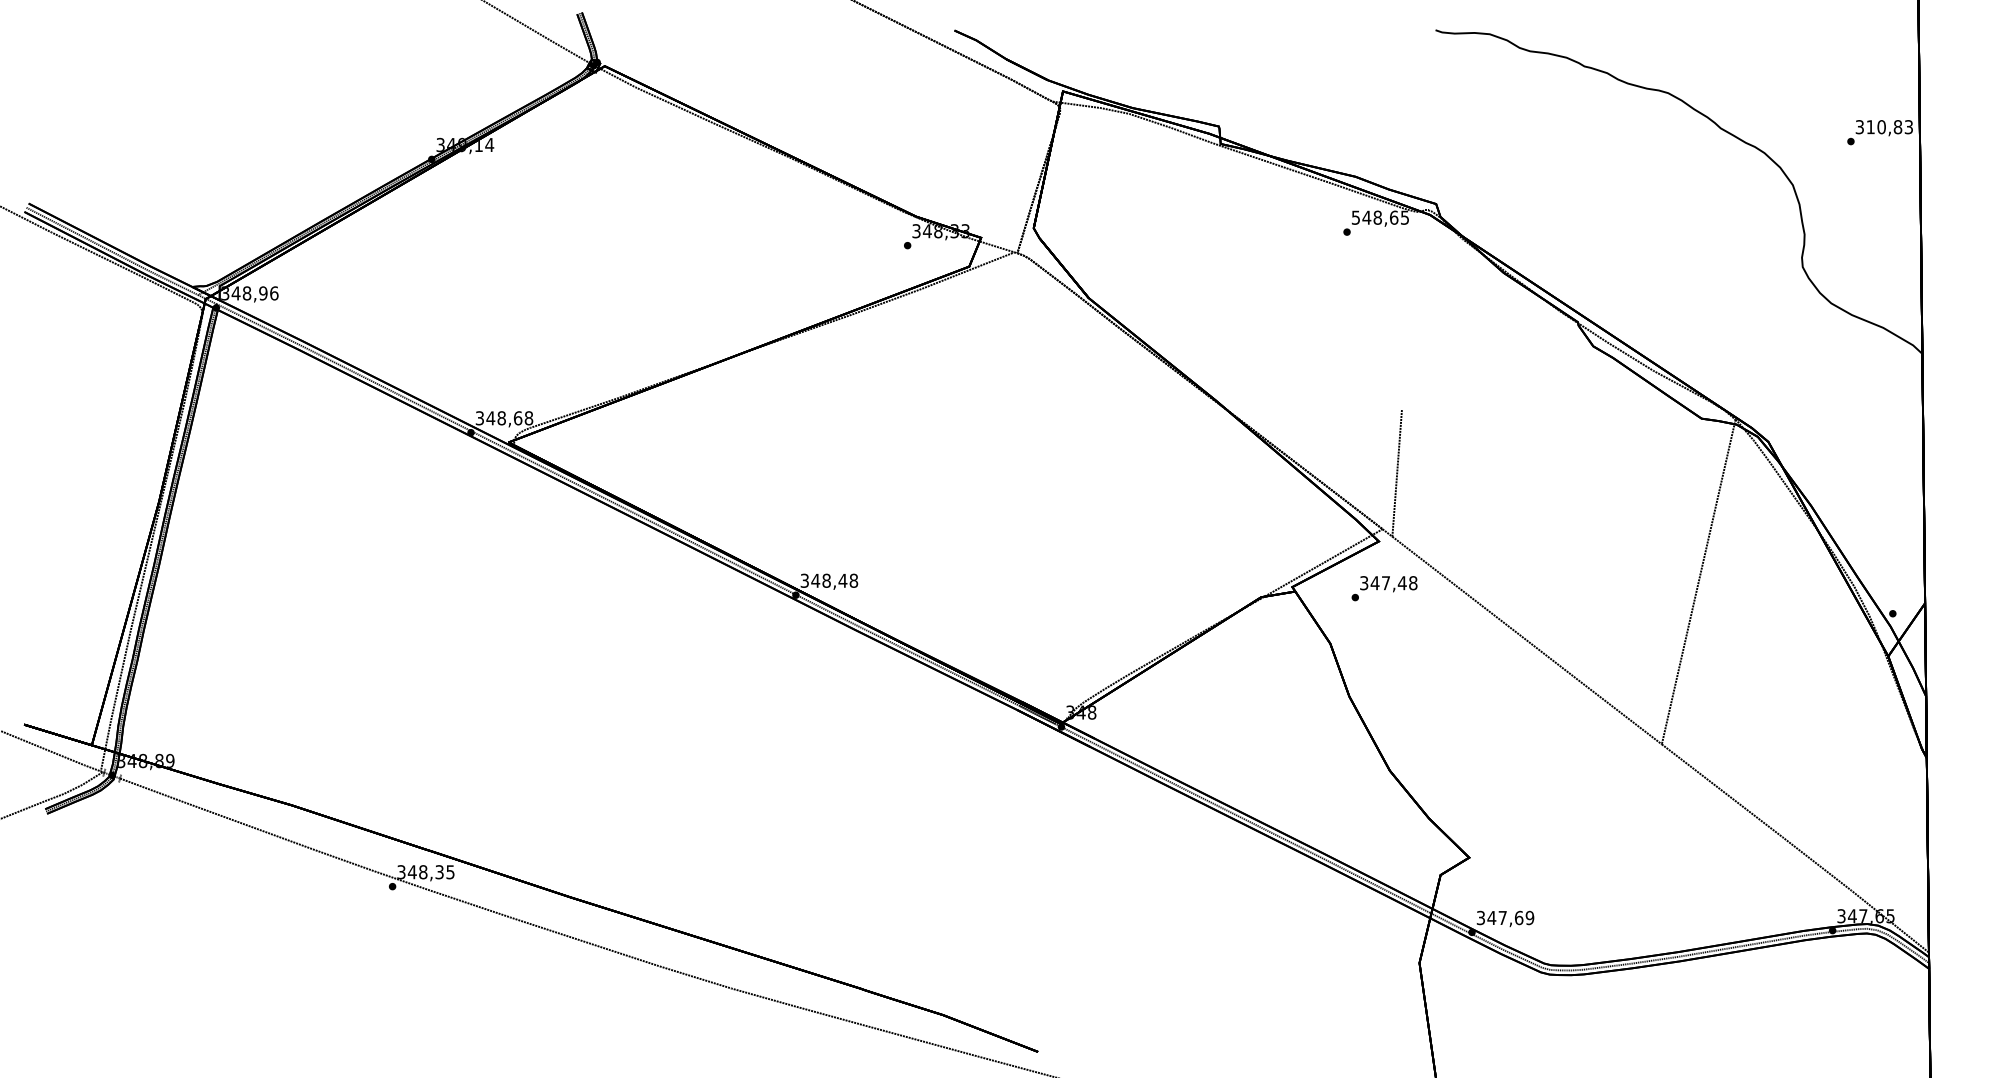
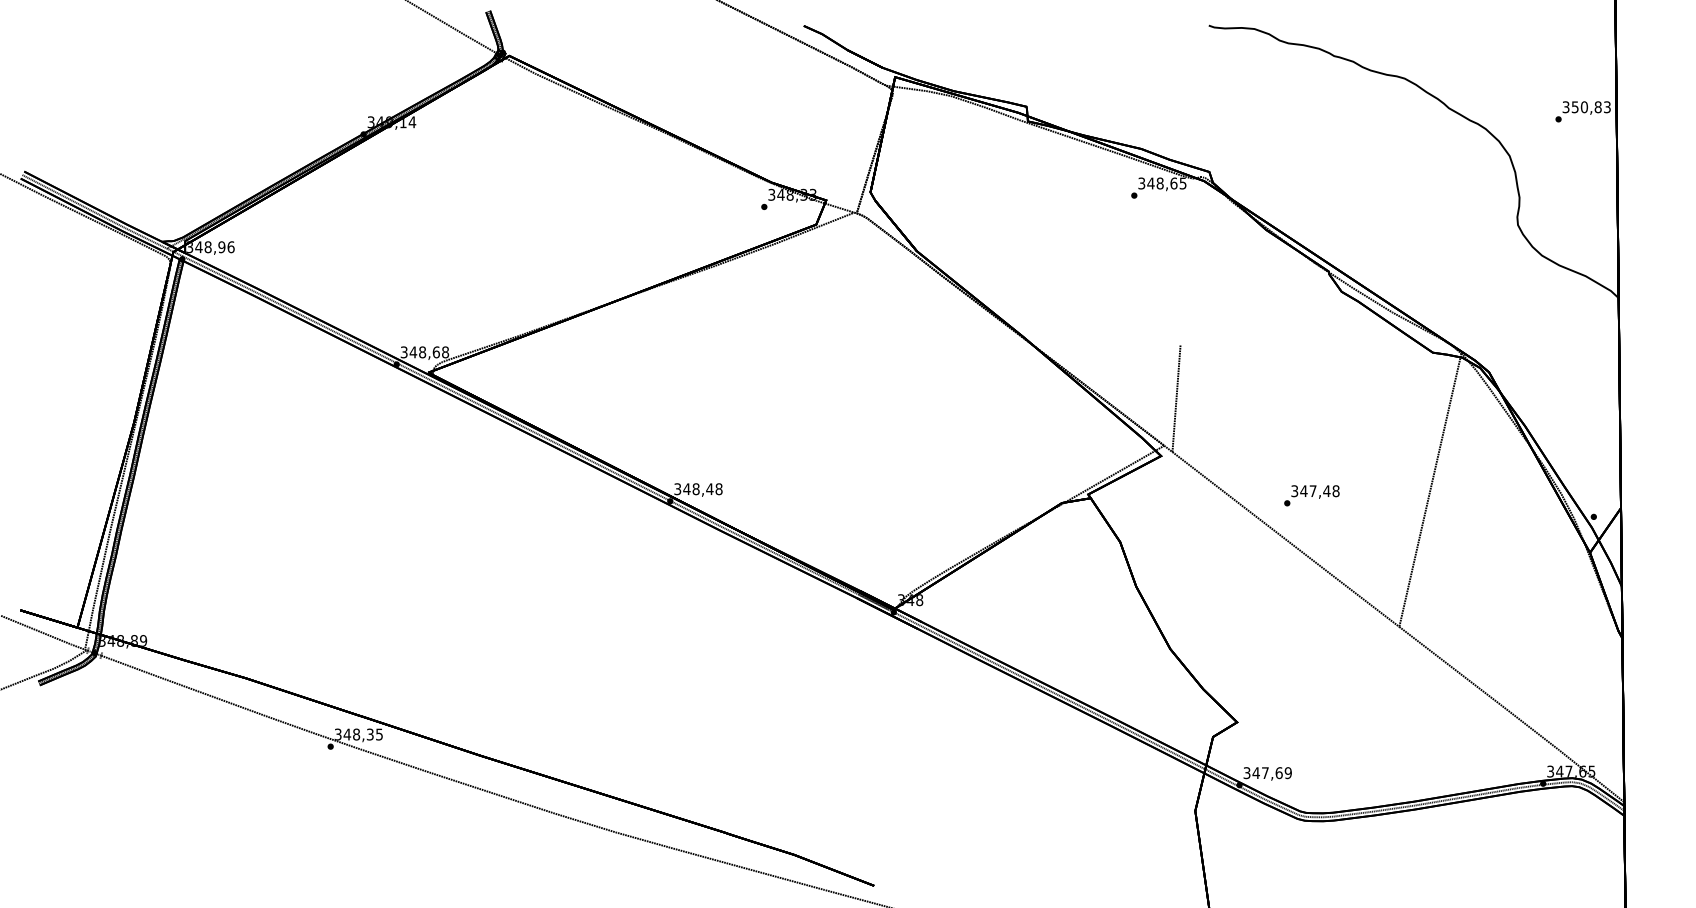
text: (1869, 127) -> (1574, 107), 310,83 -> 350,83
text: (1355, 216) -> (1141, 182), 548,65 -> 348,65
text: (1384, 588) -> (1311, 495), moved

